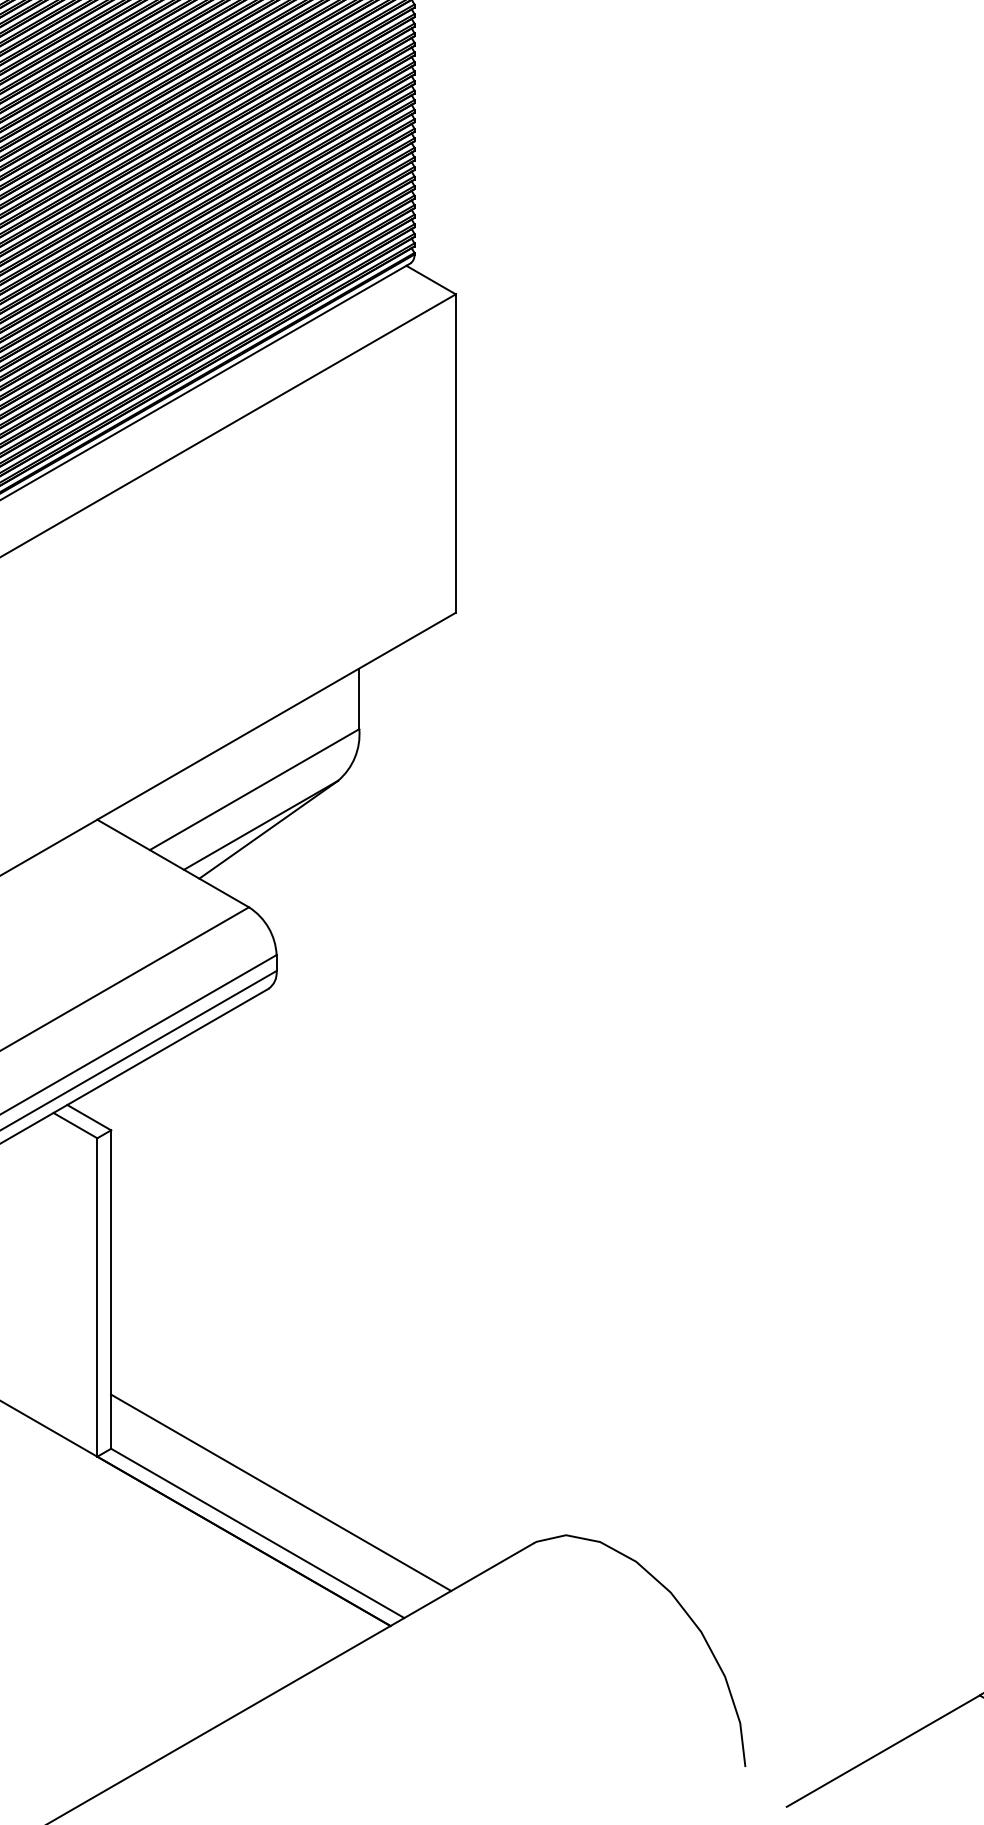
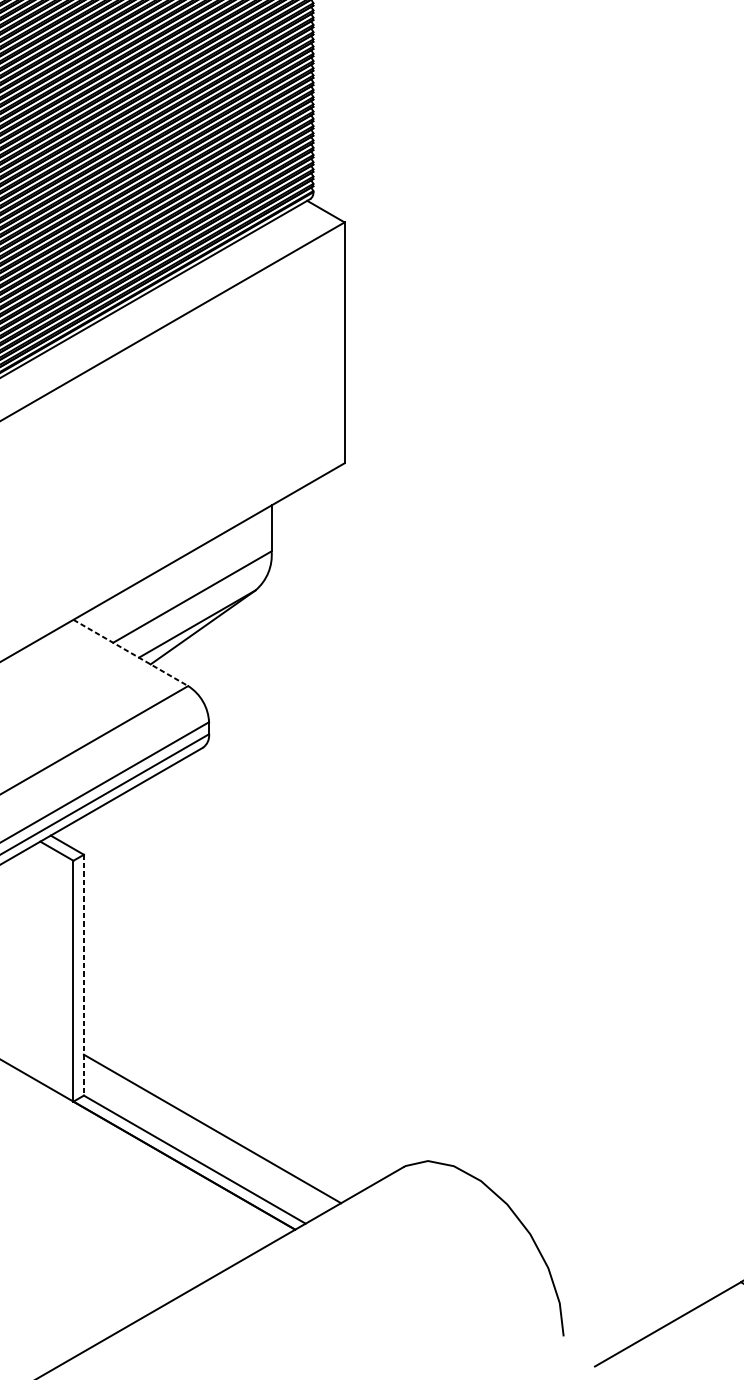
line: (173, 863) -> (131, 652), solid -> dashed
line: (111, 1290) -> (84, 975), solid -> dashed

